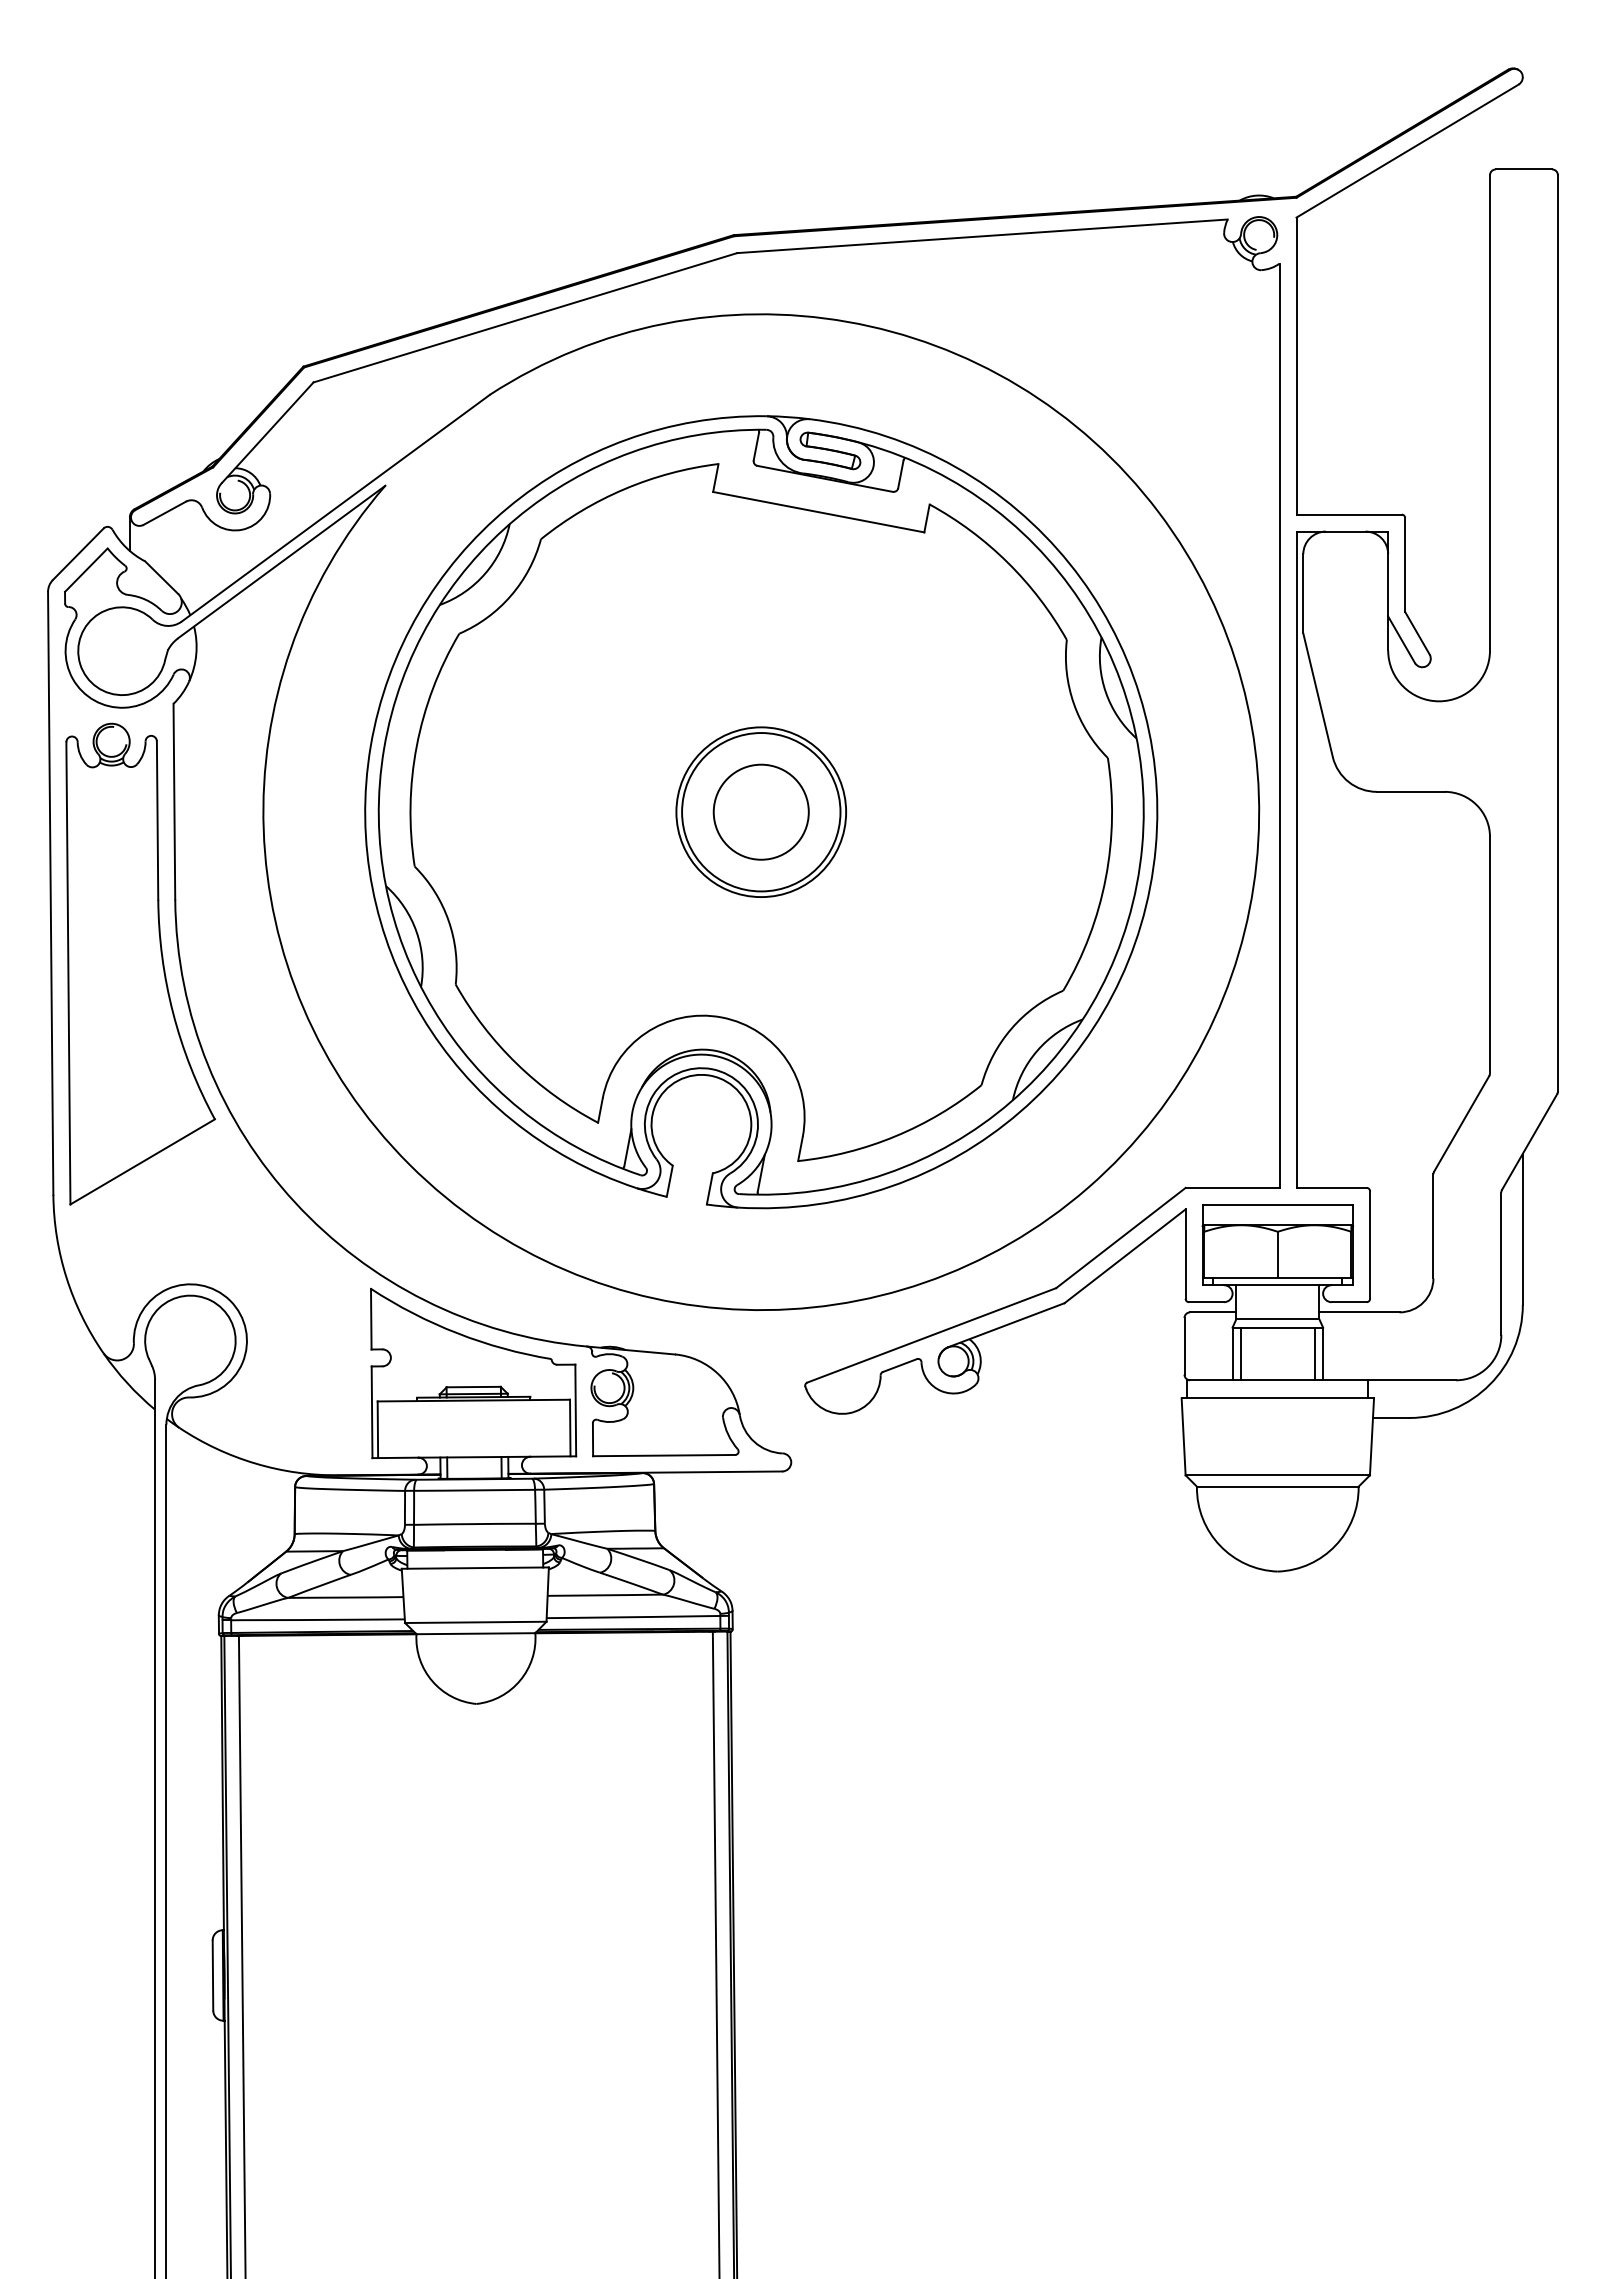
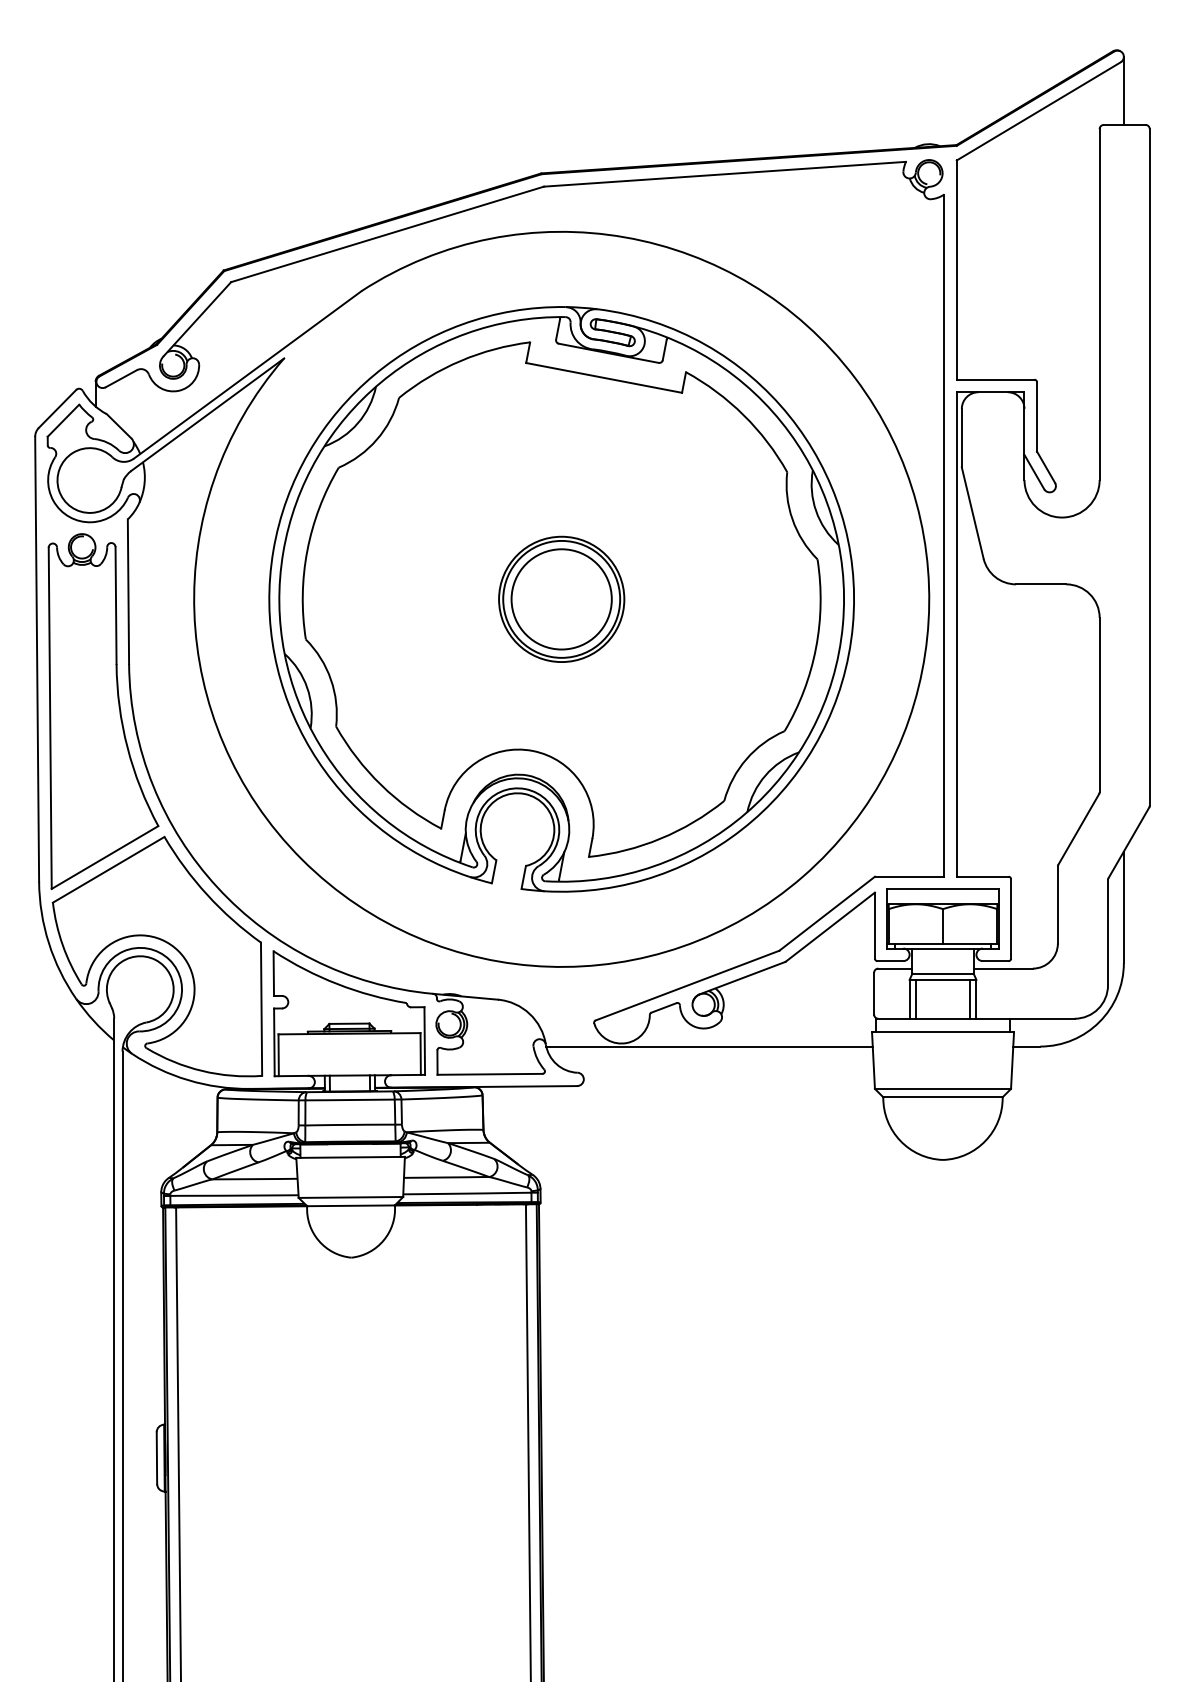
line: (1522, 123) -> (1123, 90), added
circle: (761, 812) -> (561, 599), size x1.43
part: (223, 1276) -> (164, 942), added
line: (961, 1417) -> (709, 1046), added

